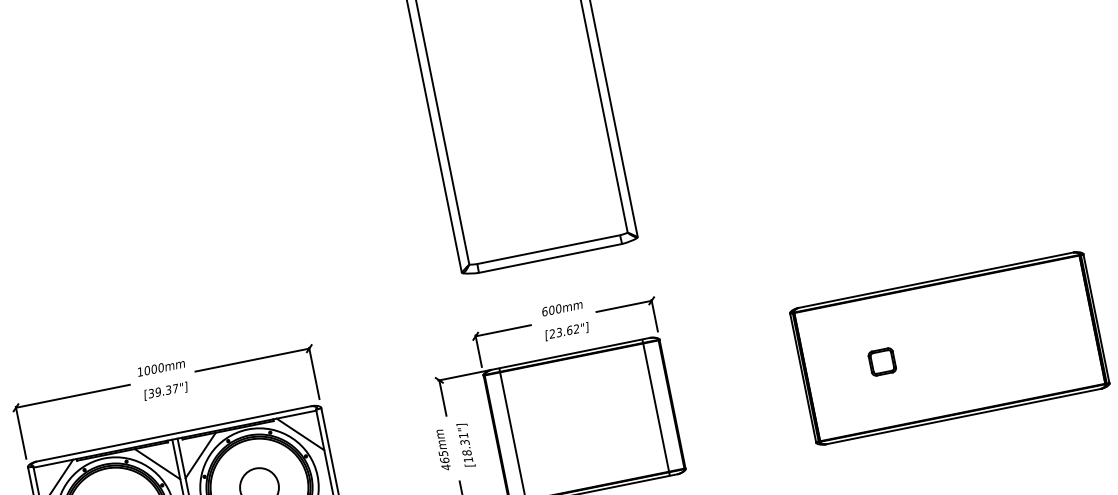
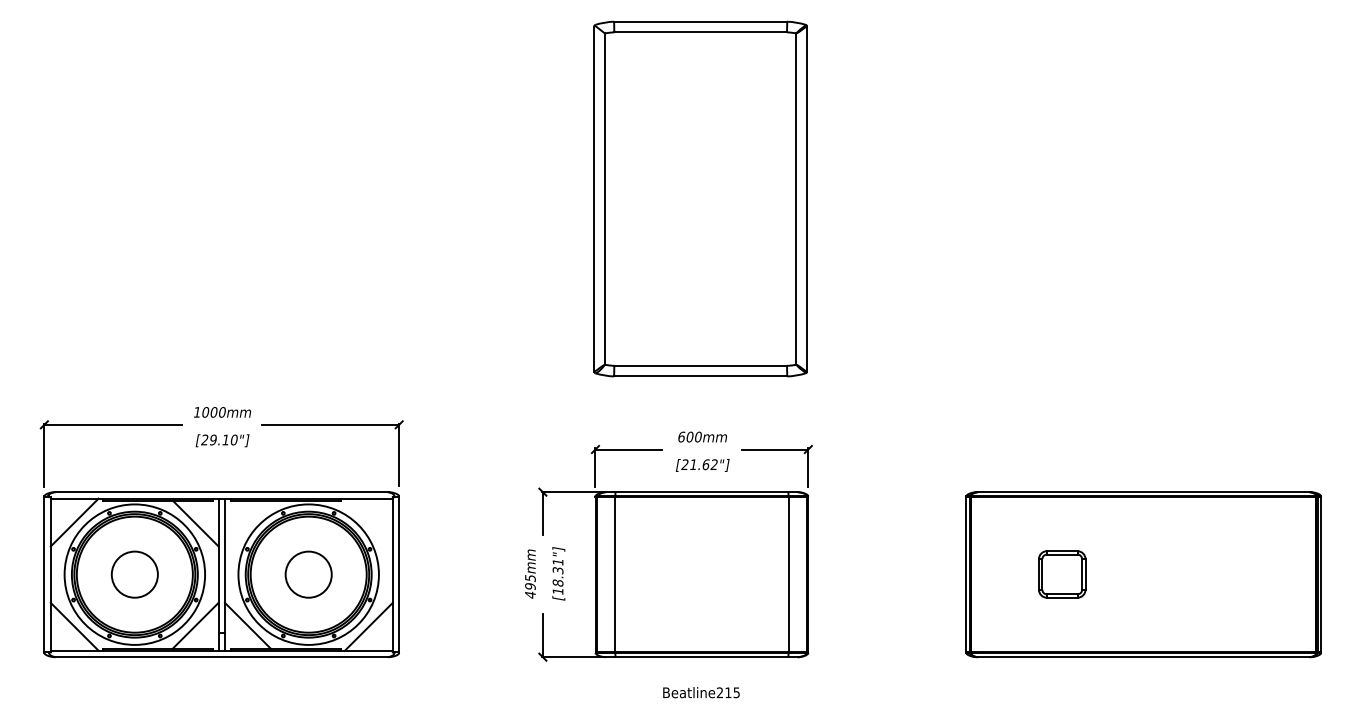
text: (558, 332) -> (692, 464), [23.62"] -> [21.62"]
part: (881, 361) -> (1061, 574), size x1.6
text: (163, 390) -> (219, 439), [39.37"] -> [29.10"]
line: (300, 434) -> (368, 522), removed
line: (200, 455) -> (247, 523), removed
text: (444, 460) -> (530, 586), 465mm -> 495mm

